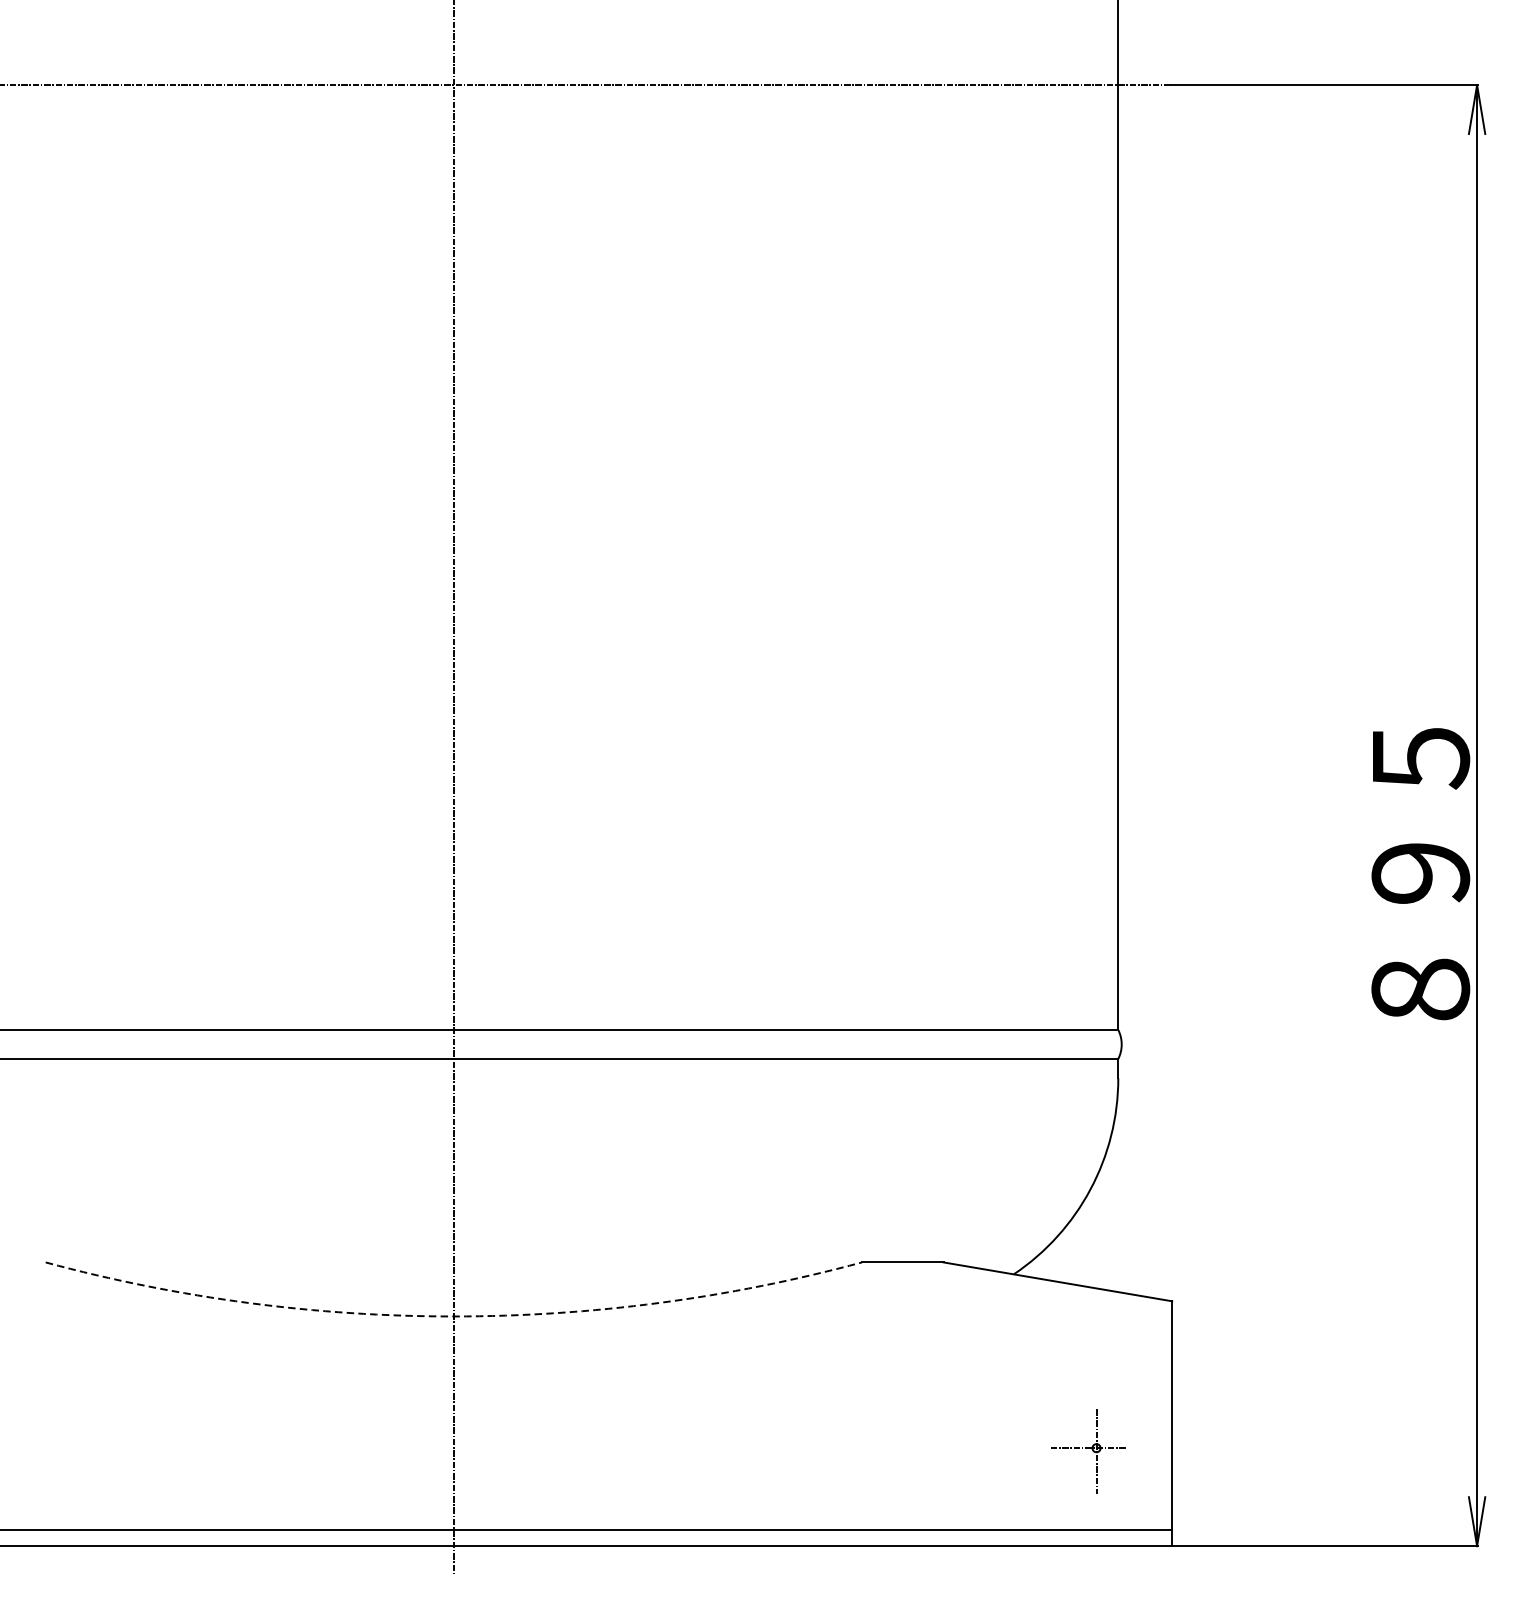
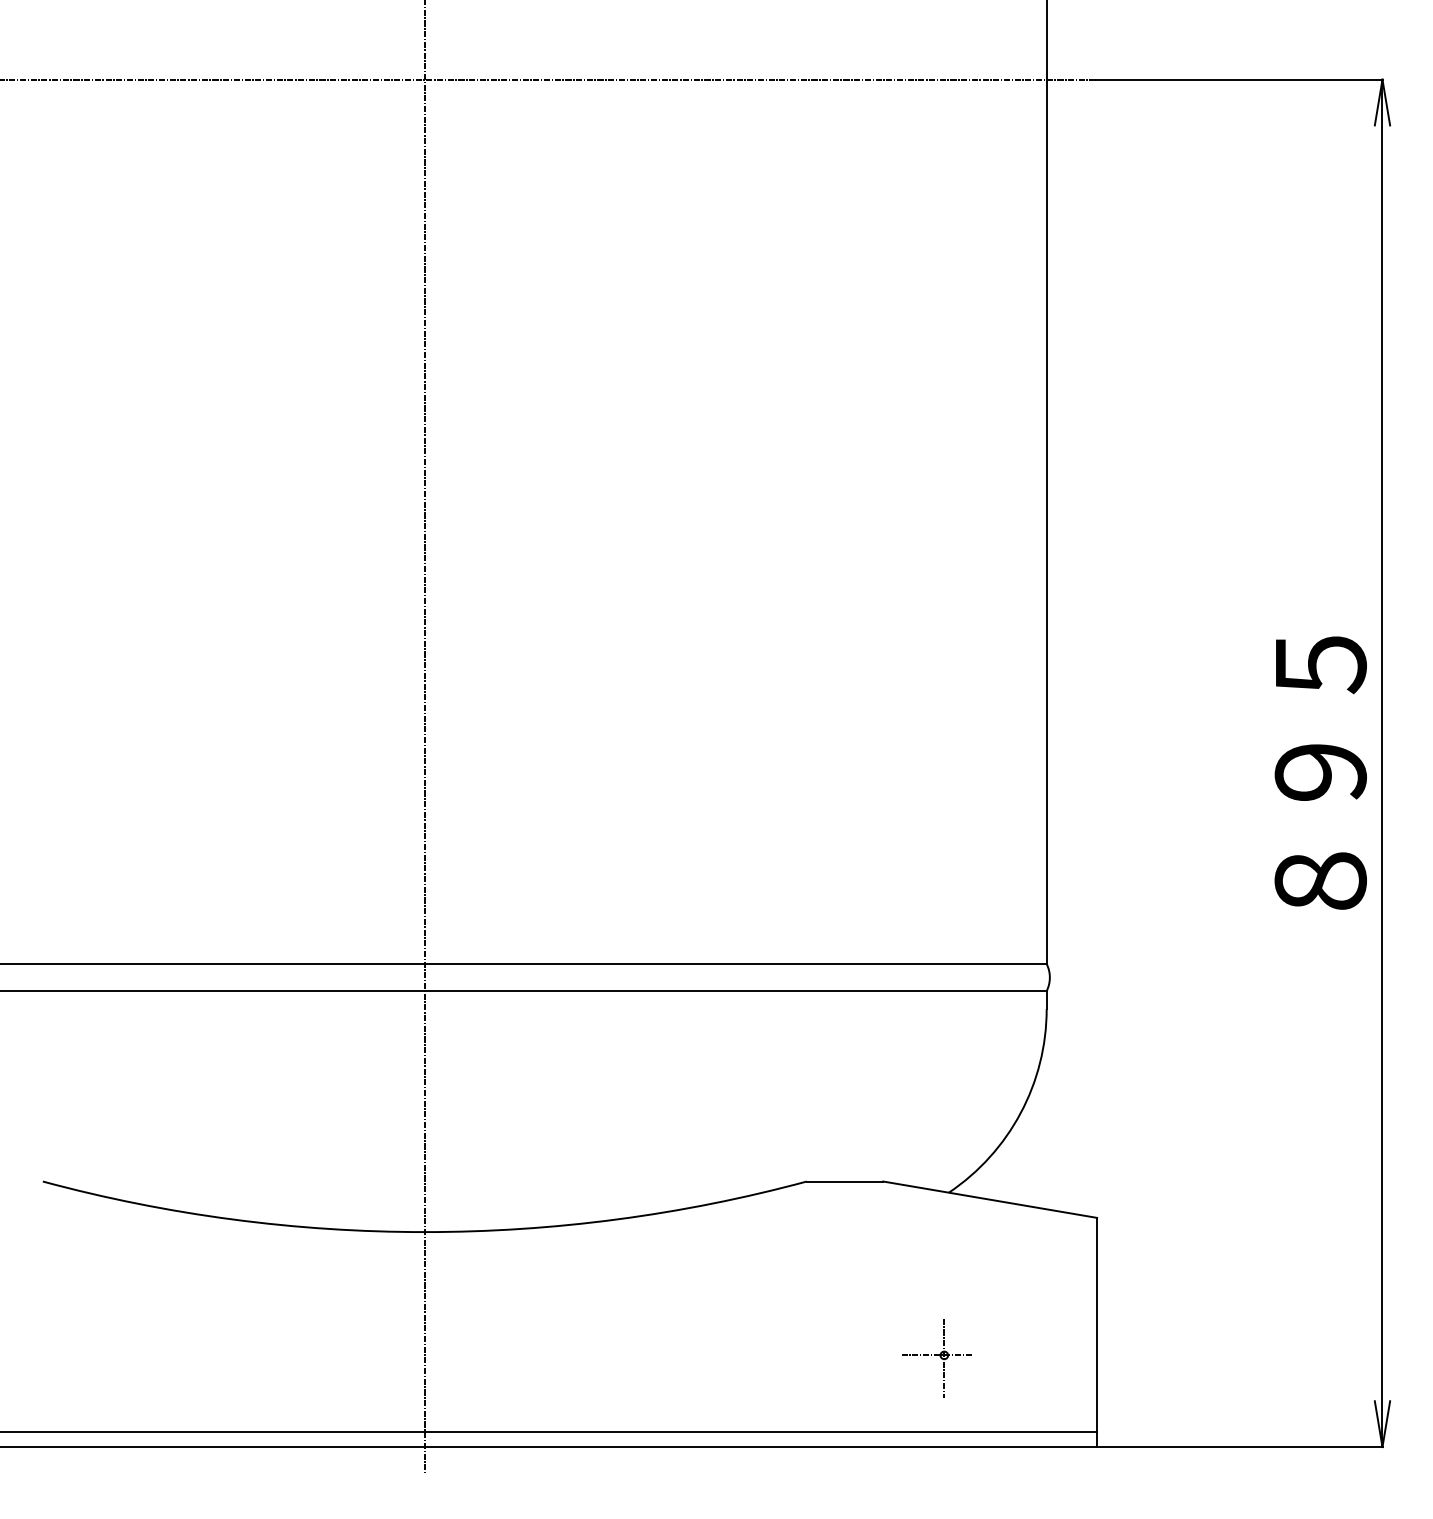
text: (1420, 873) -> (1320, 772), moved
arc: (453, 1316) -> (424, 1232), dashed -> solid
part: (1088, 1451) -> (936, 1358), moved

